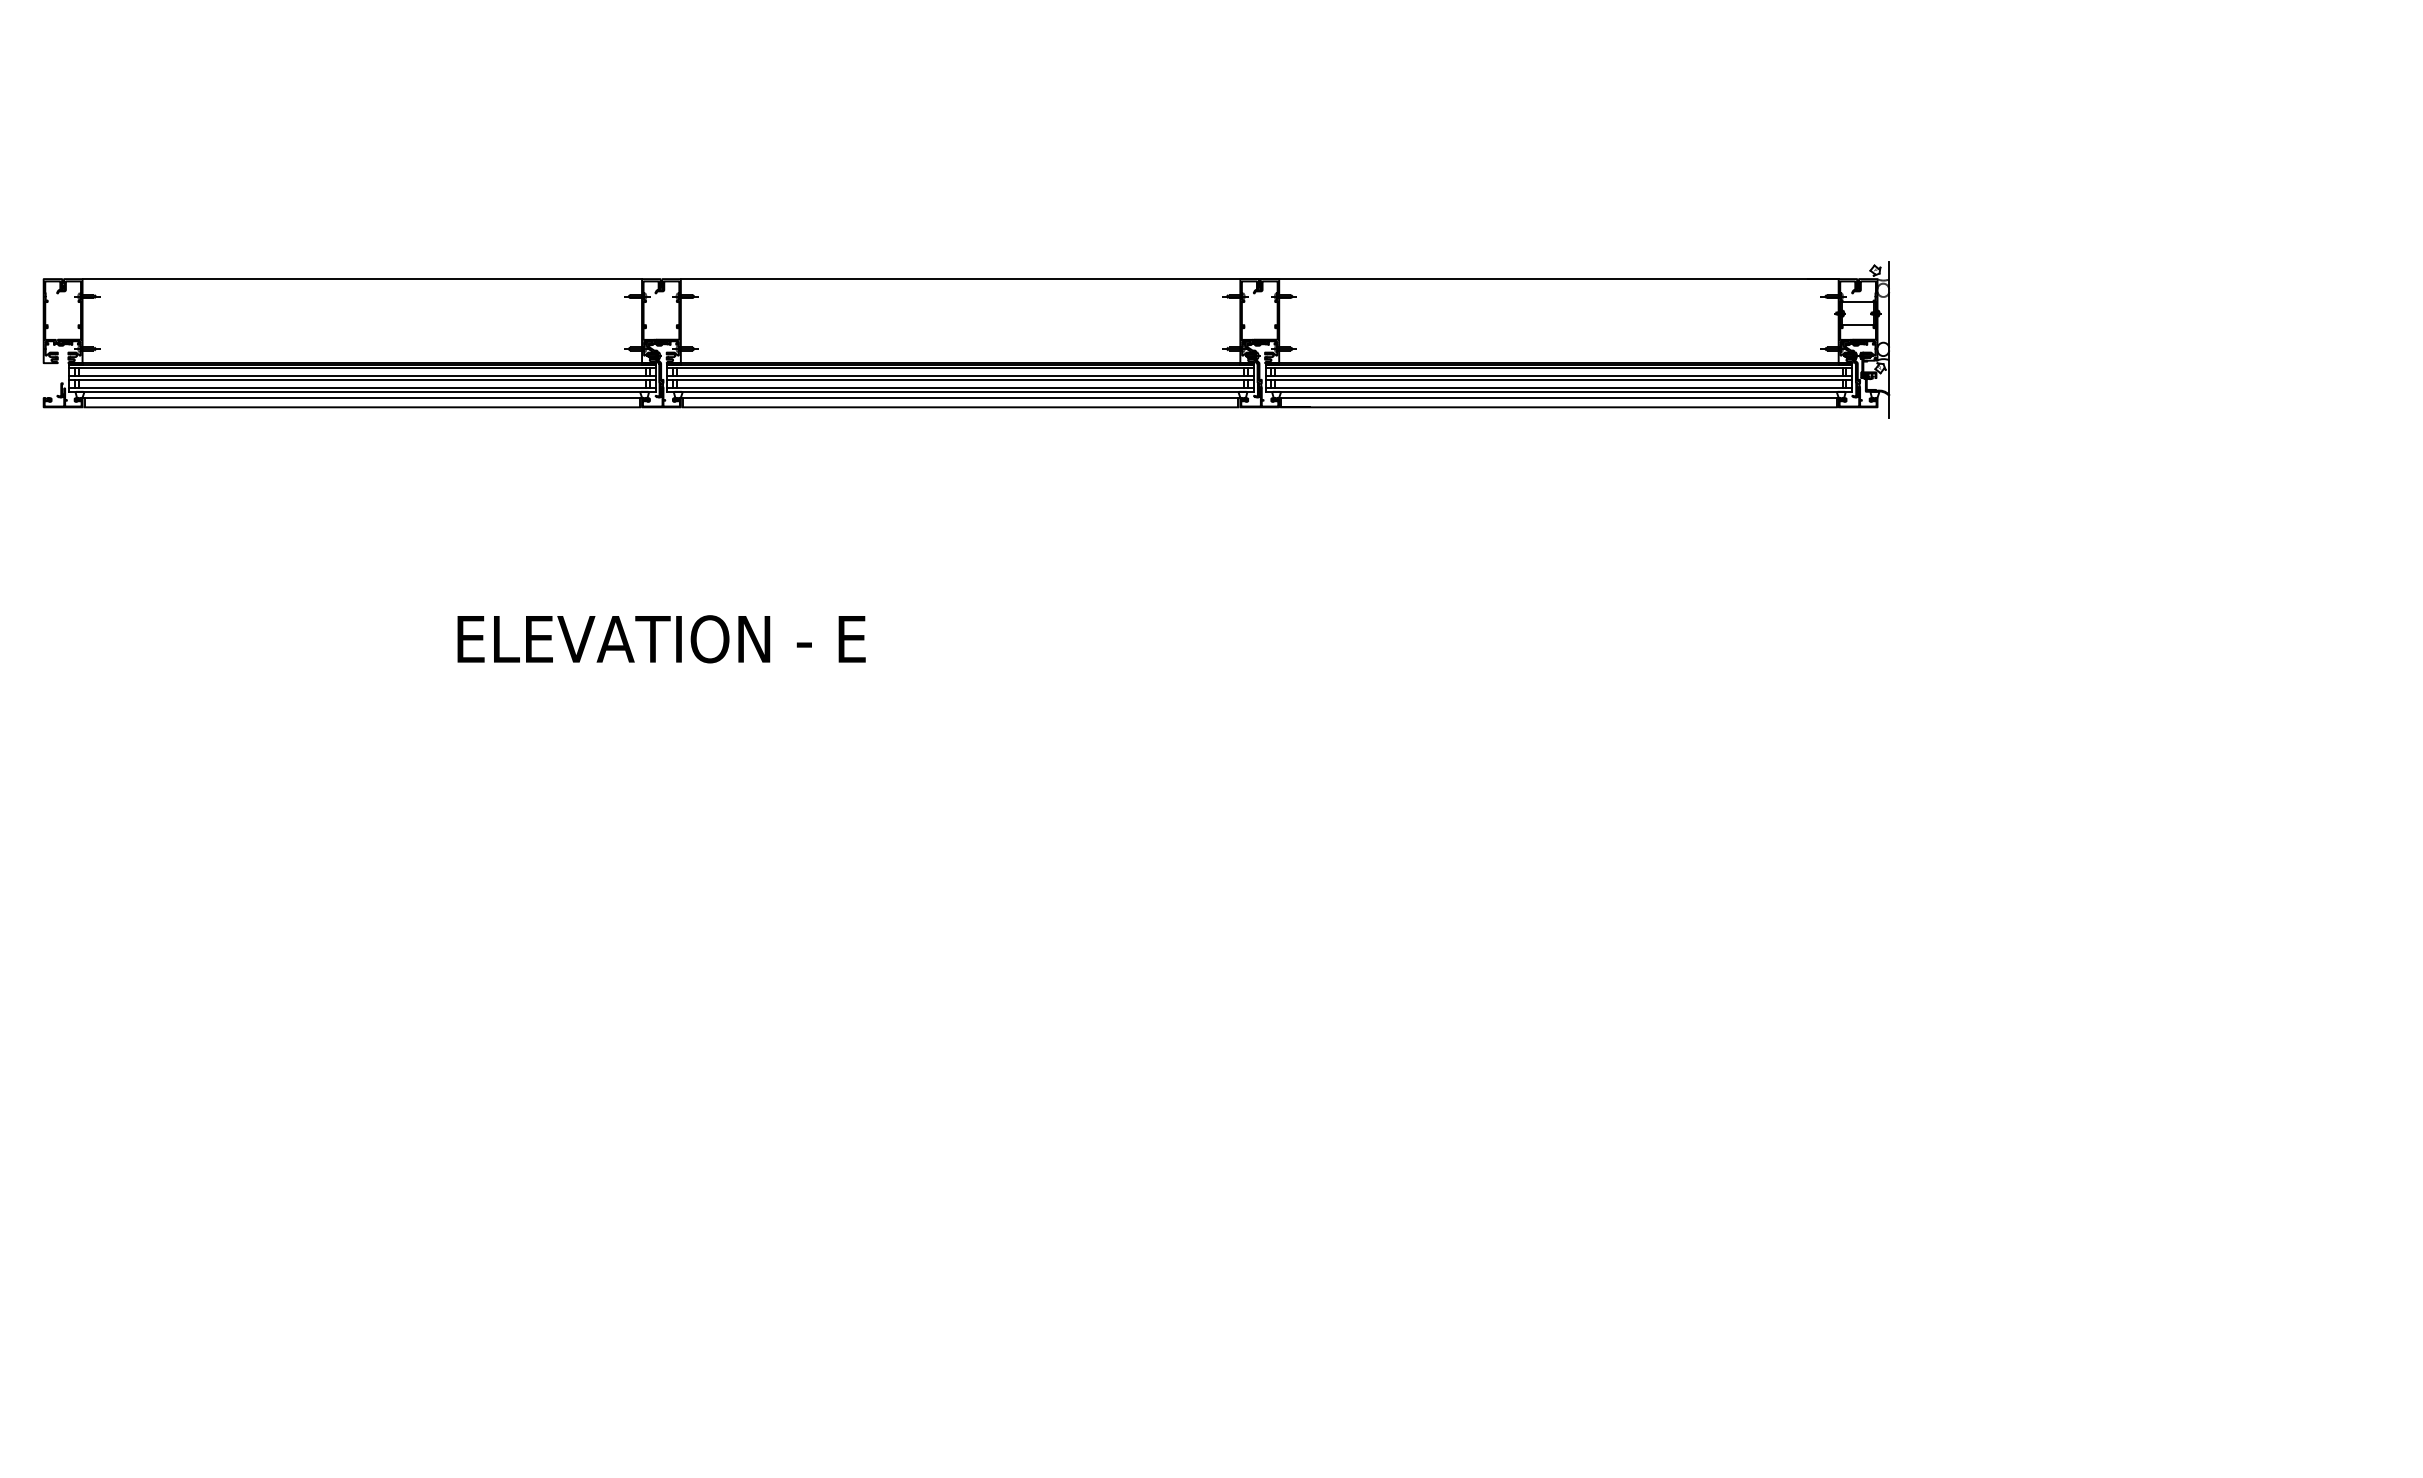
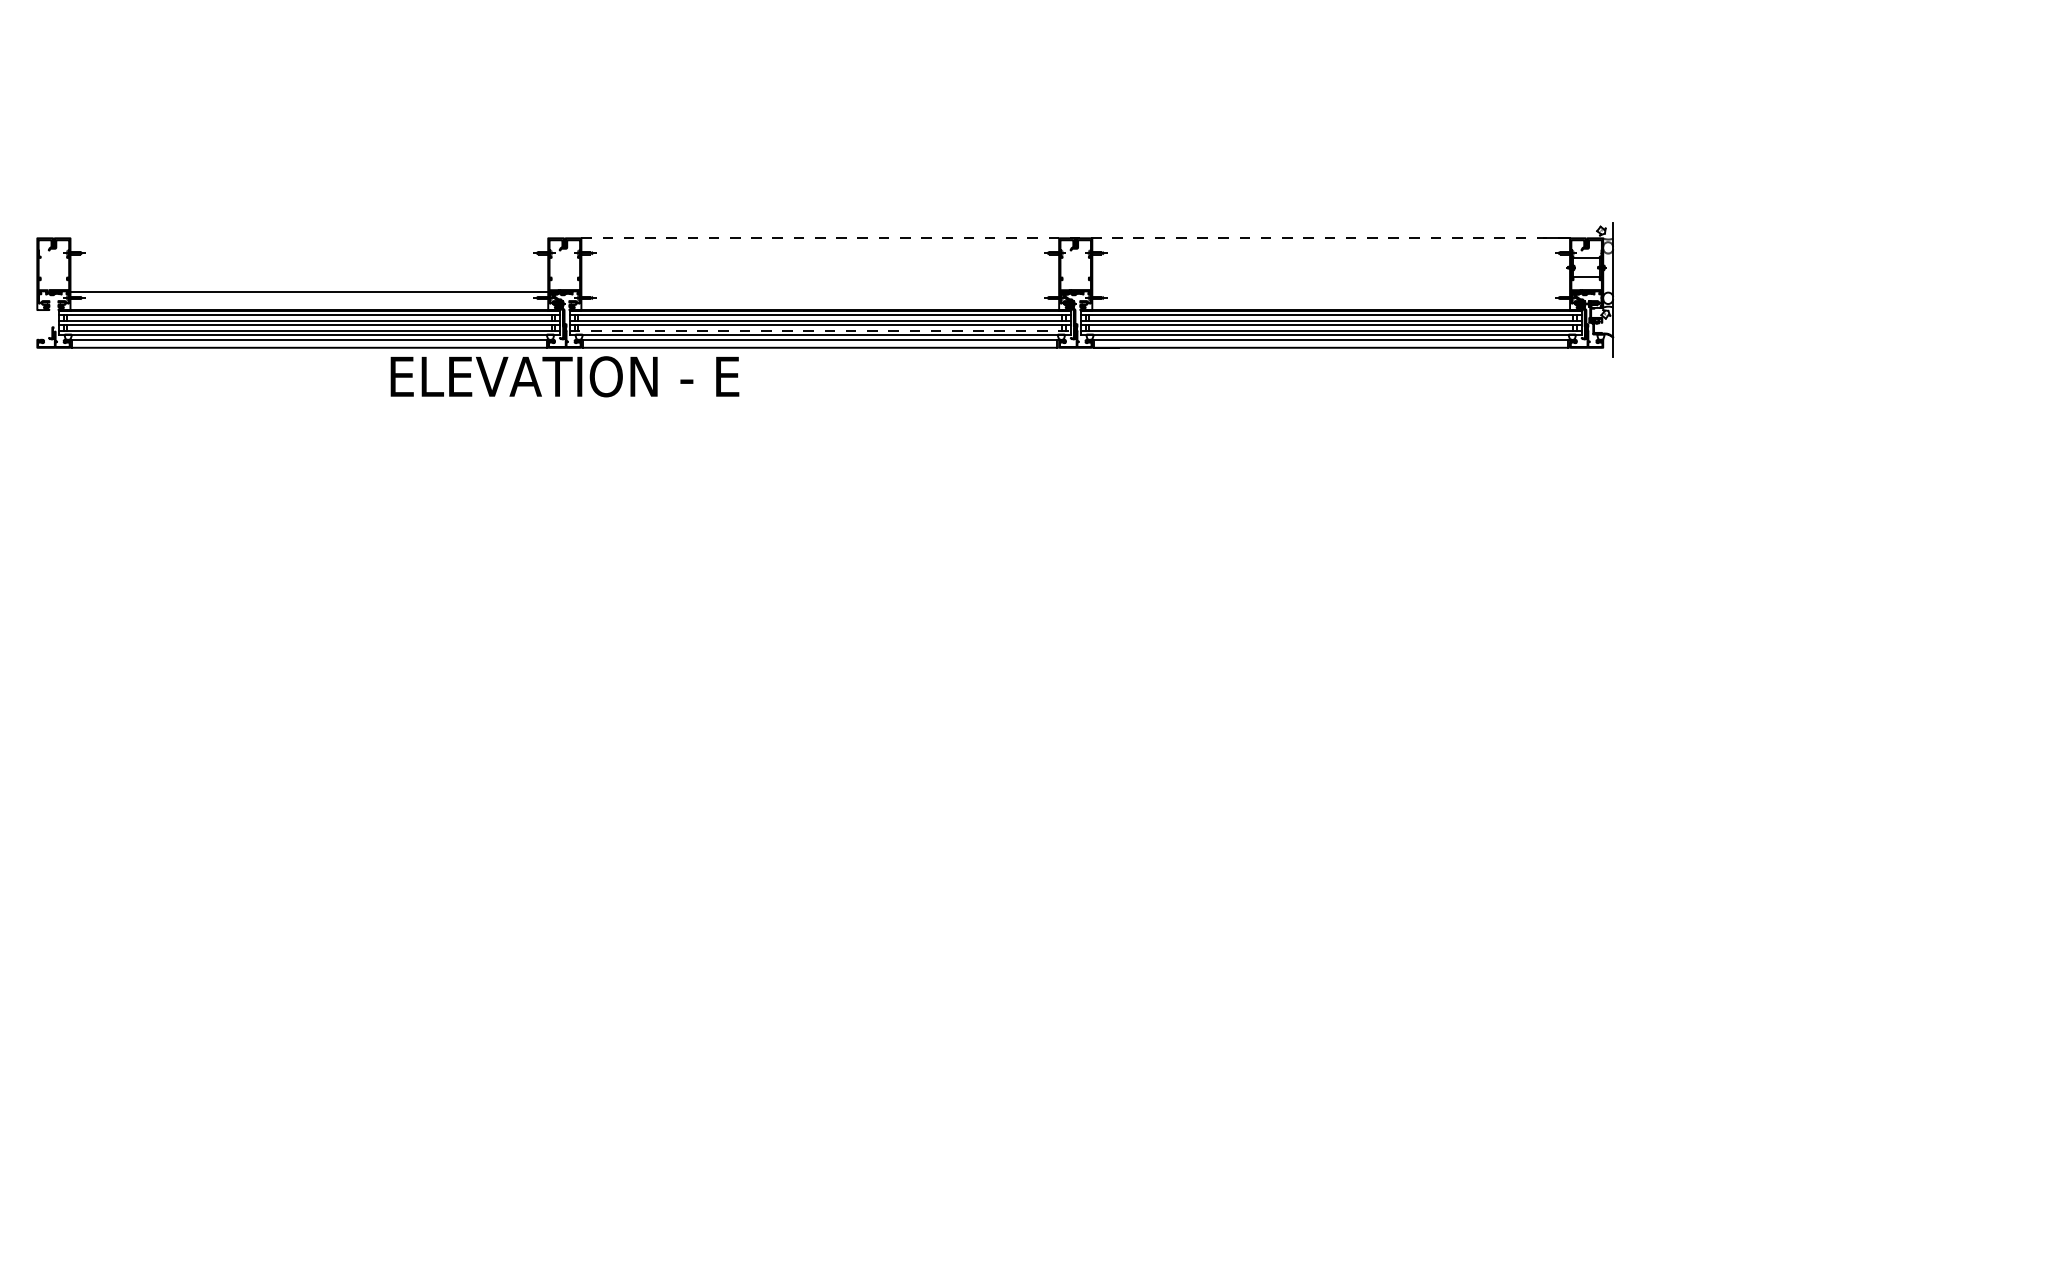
line: (362, 279) -> (309, 292), moved
line: (1259, 279) -> (1075, 238), solid -> dashed
line: (961, 387) -> (821, 330), solid -> dashed
text: (661, 639) -> (564, 376), moved

